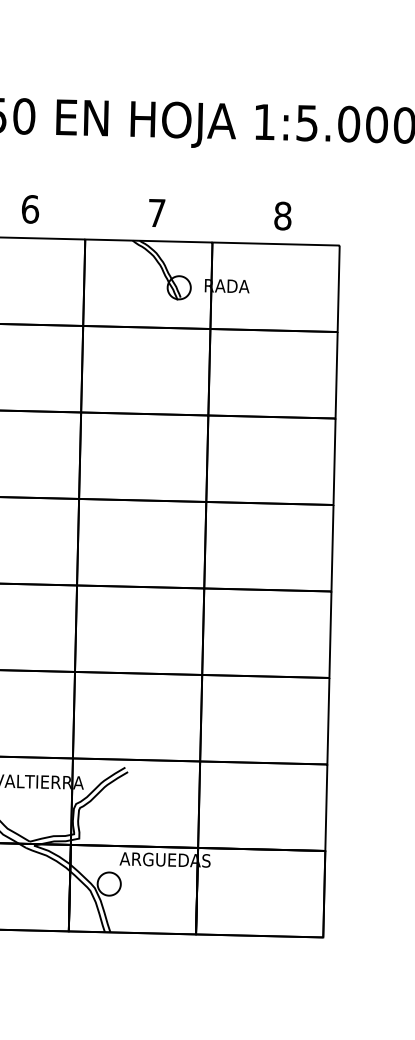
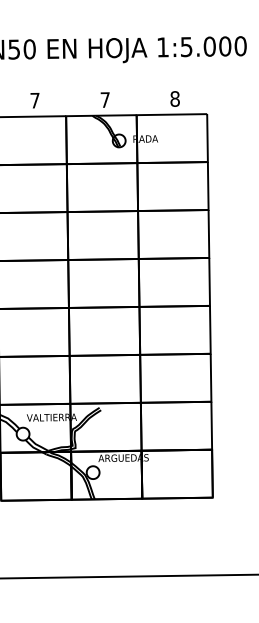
text: (29, 209) -> (34, 100), 6 -> 7

